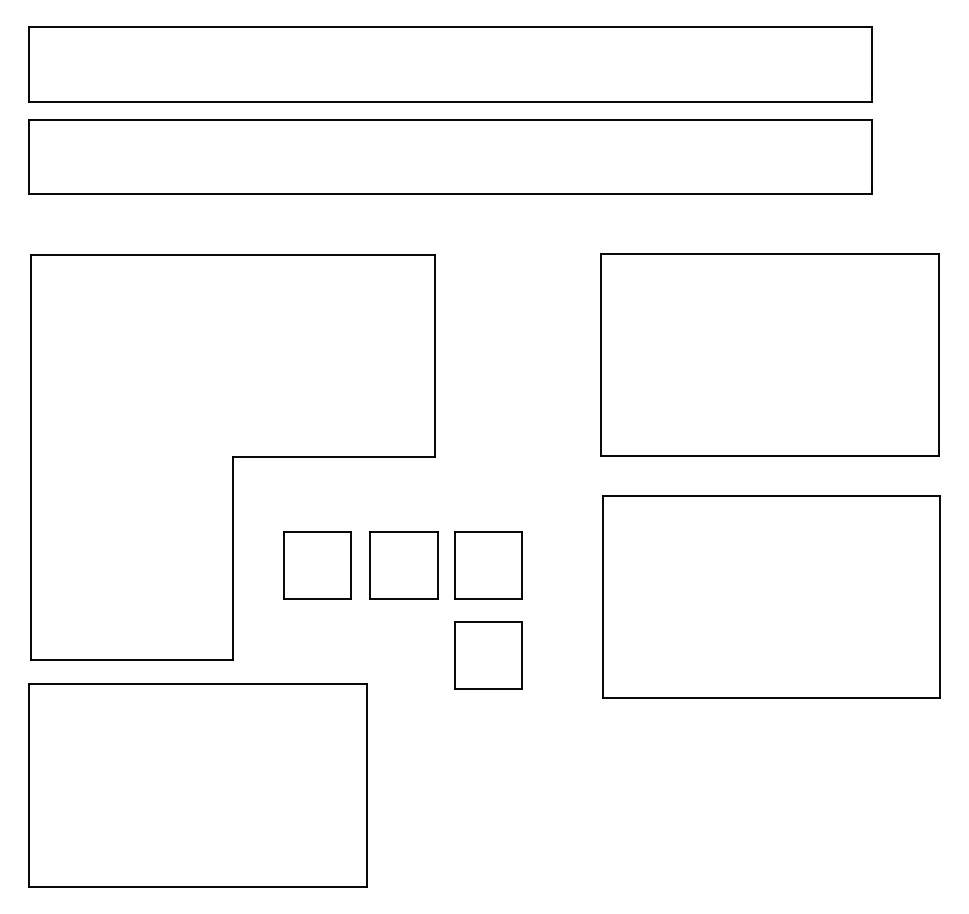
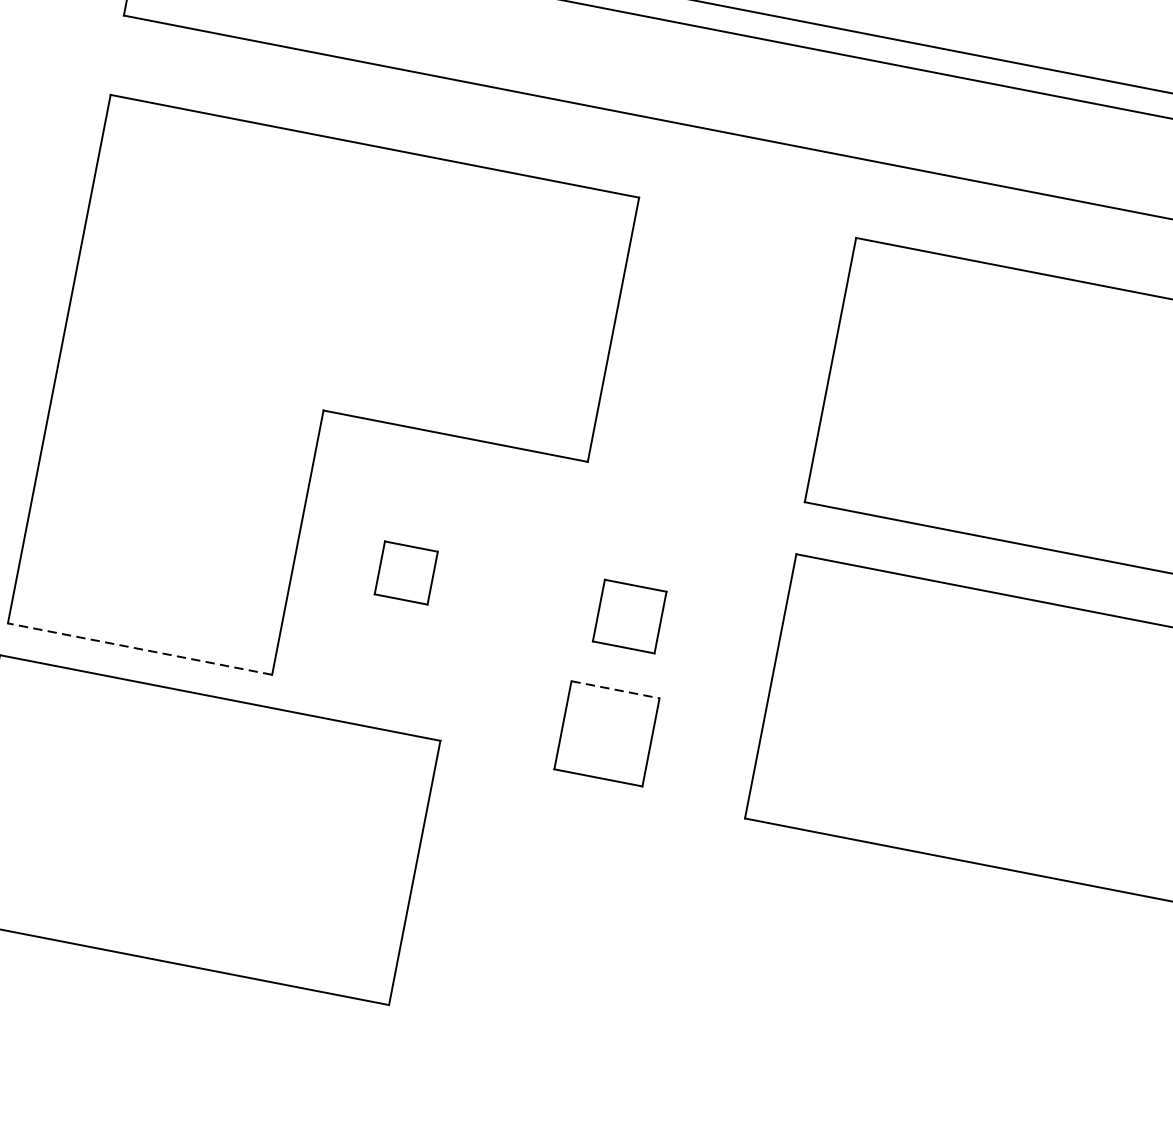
part: (317, 565) -> (406, 573), size x0.6
part: (403, 565) -> (518, 595), removed
part: (488, 565) -> (629, 616), size x0.7
line: (488, 621) -> (615, 689), solid -> dashed
line: (131, 659) -> (139, 648), solid -> dashed

